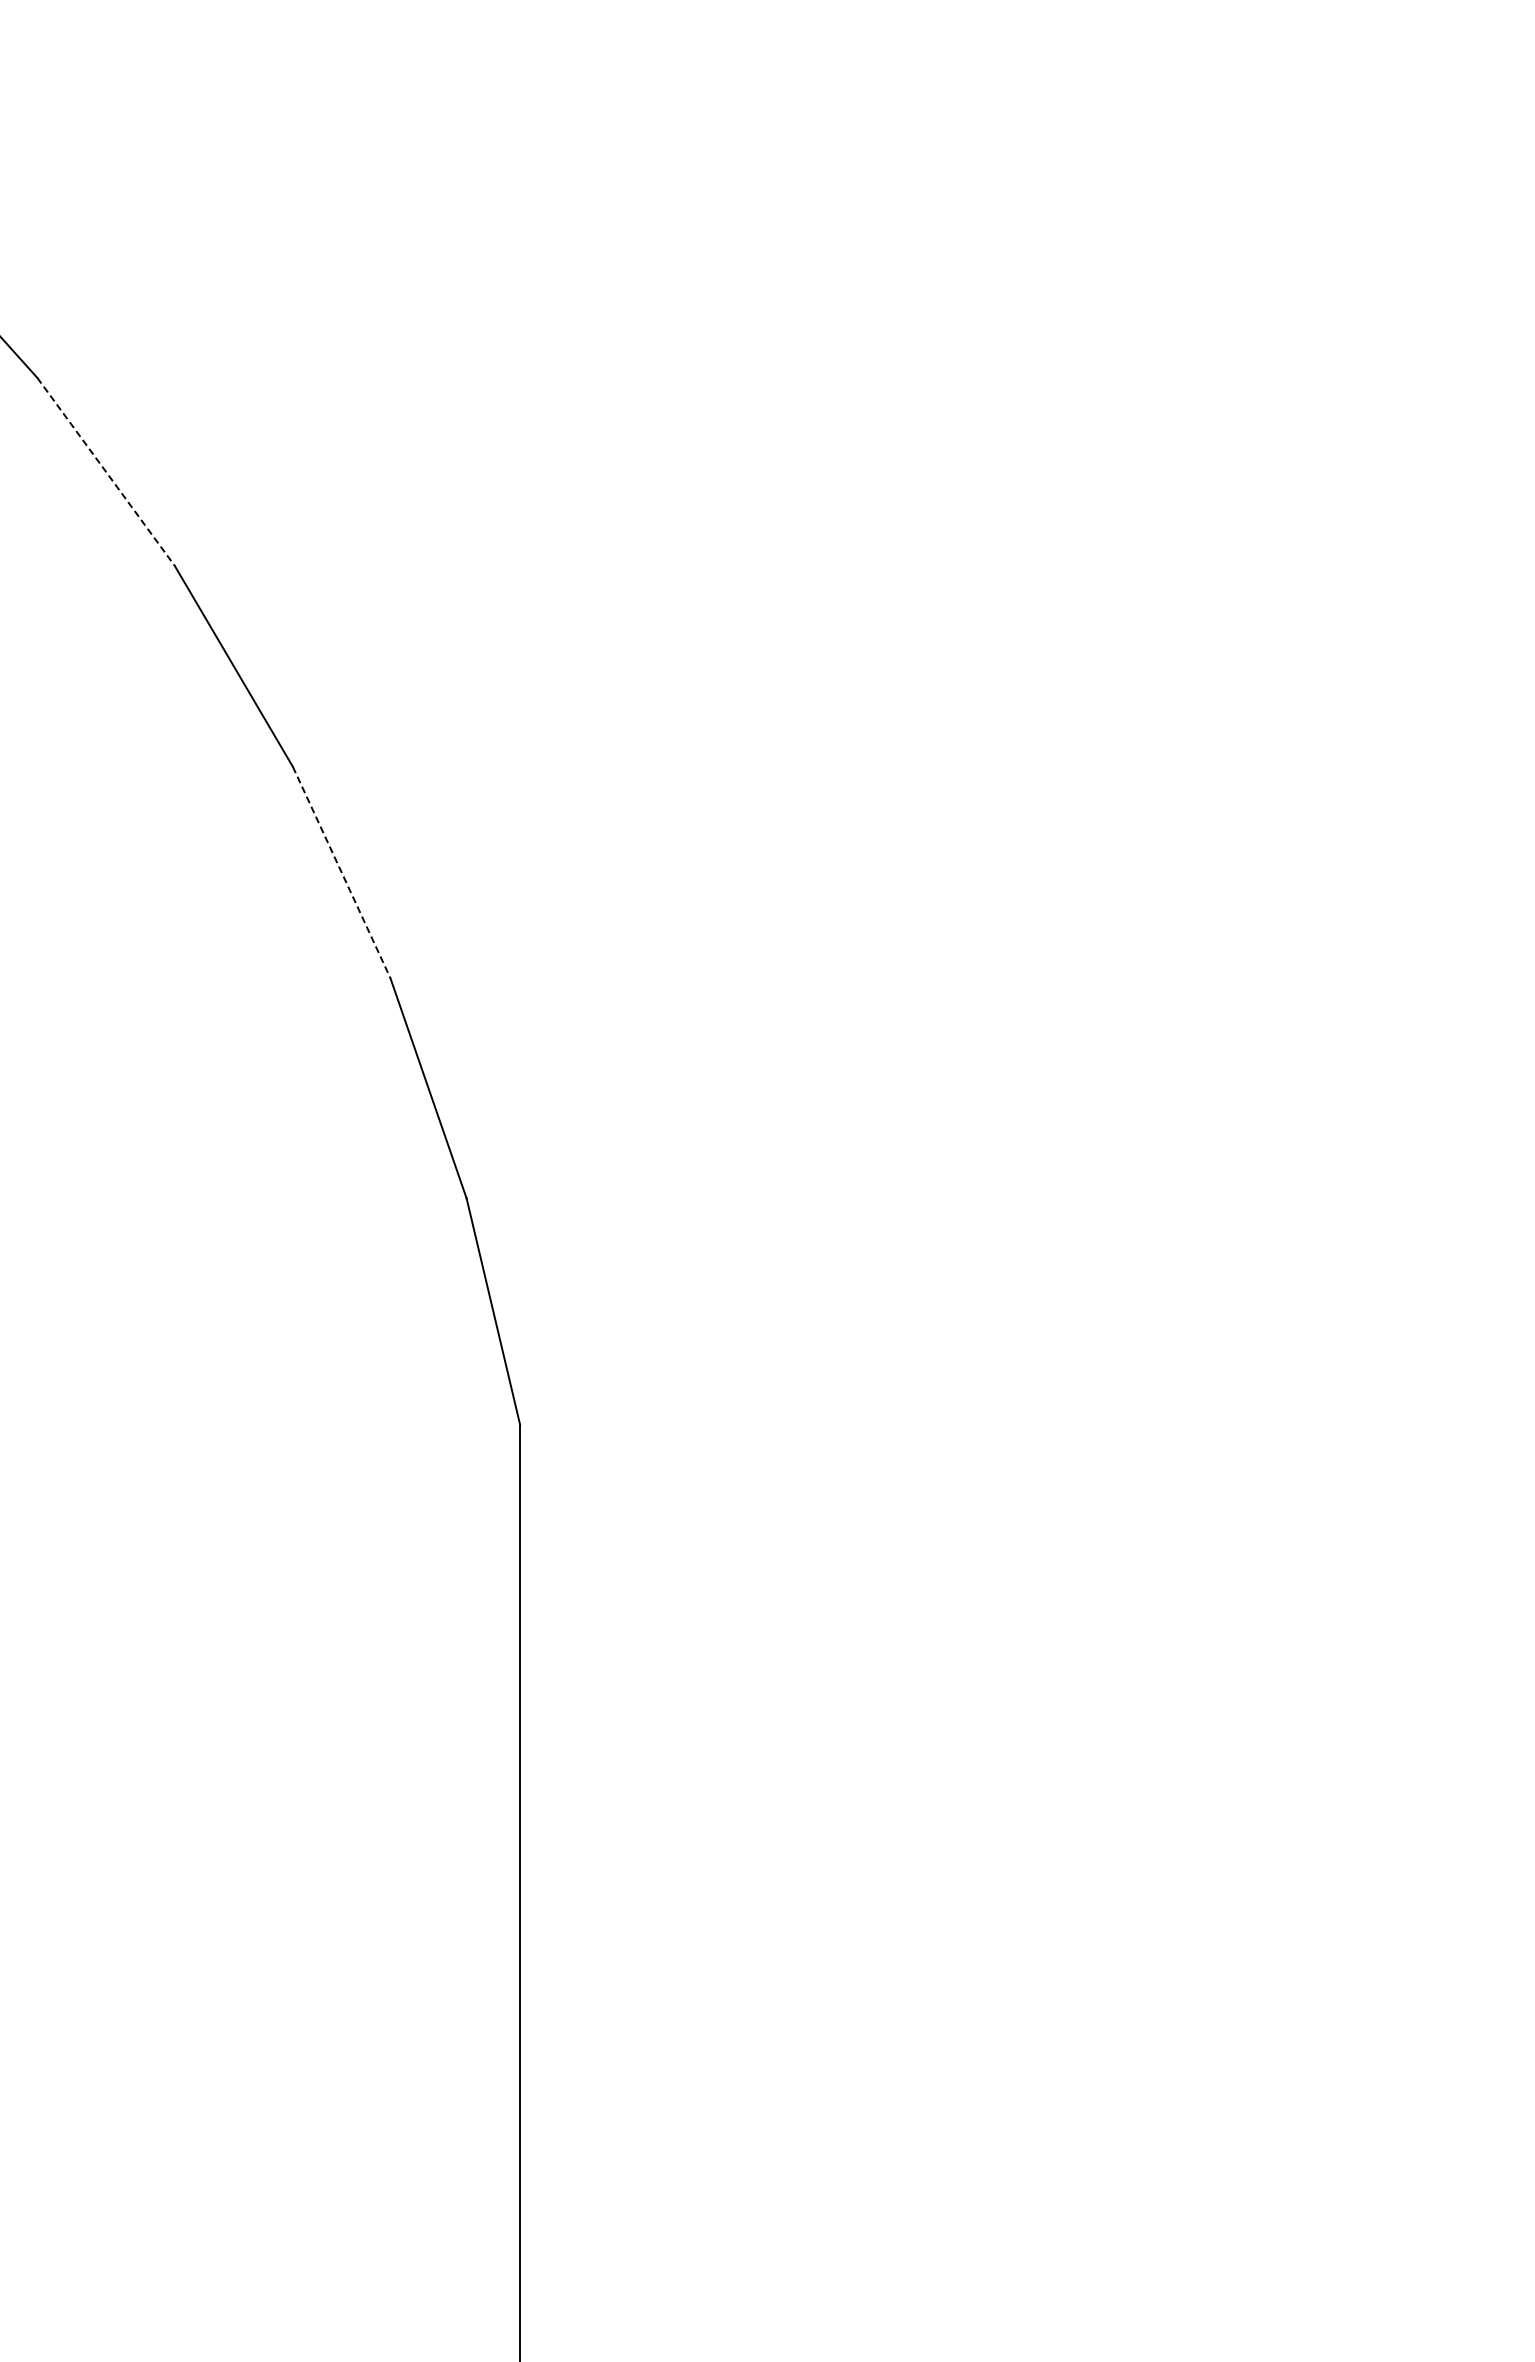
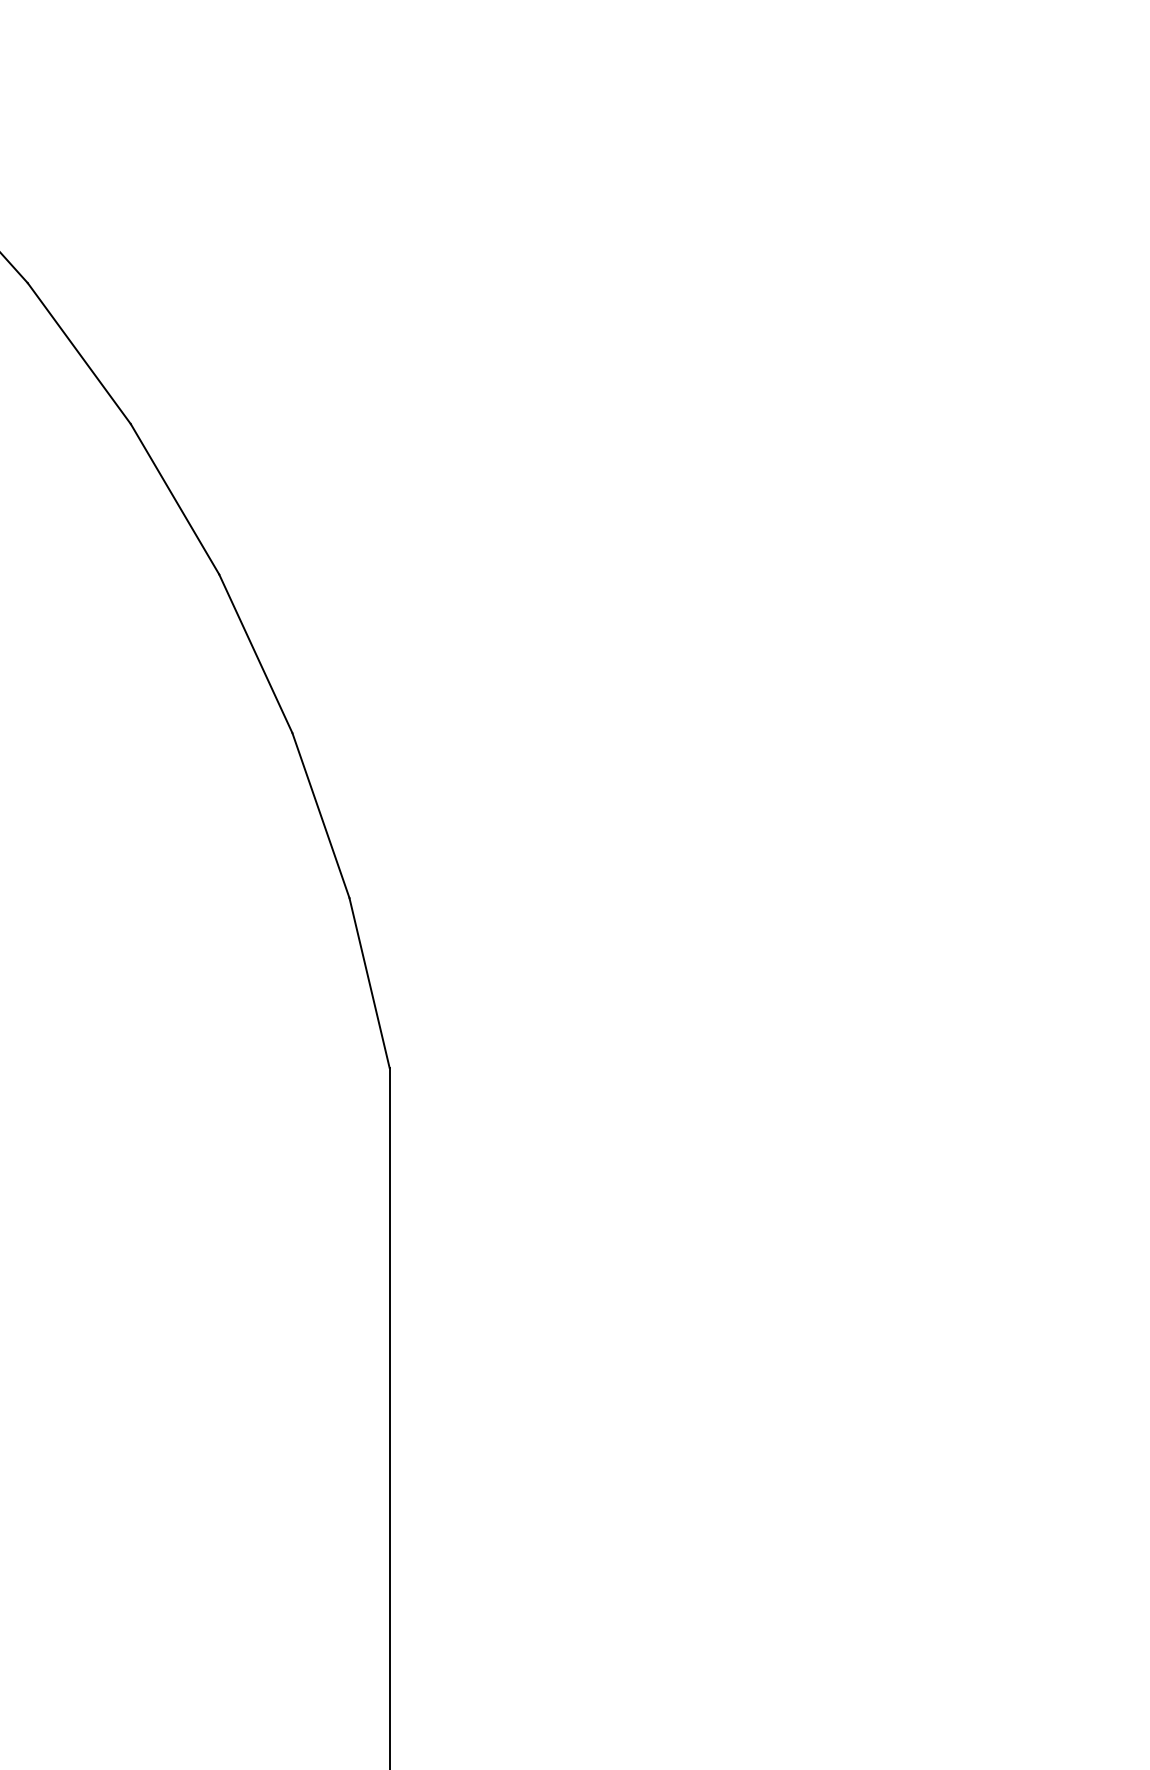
line: (106, 471) -> (79, 353), dashed -> solid
line: (341, 872) -> (255, 653), dashed -> solid

